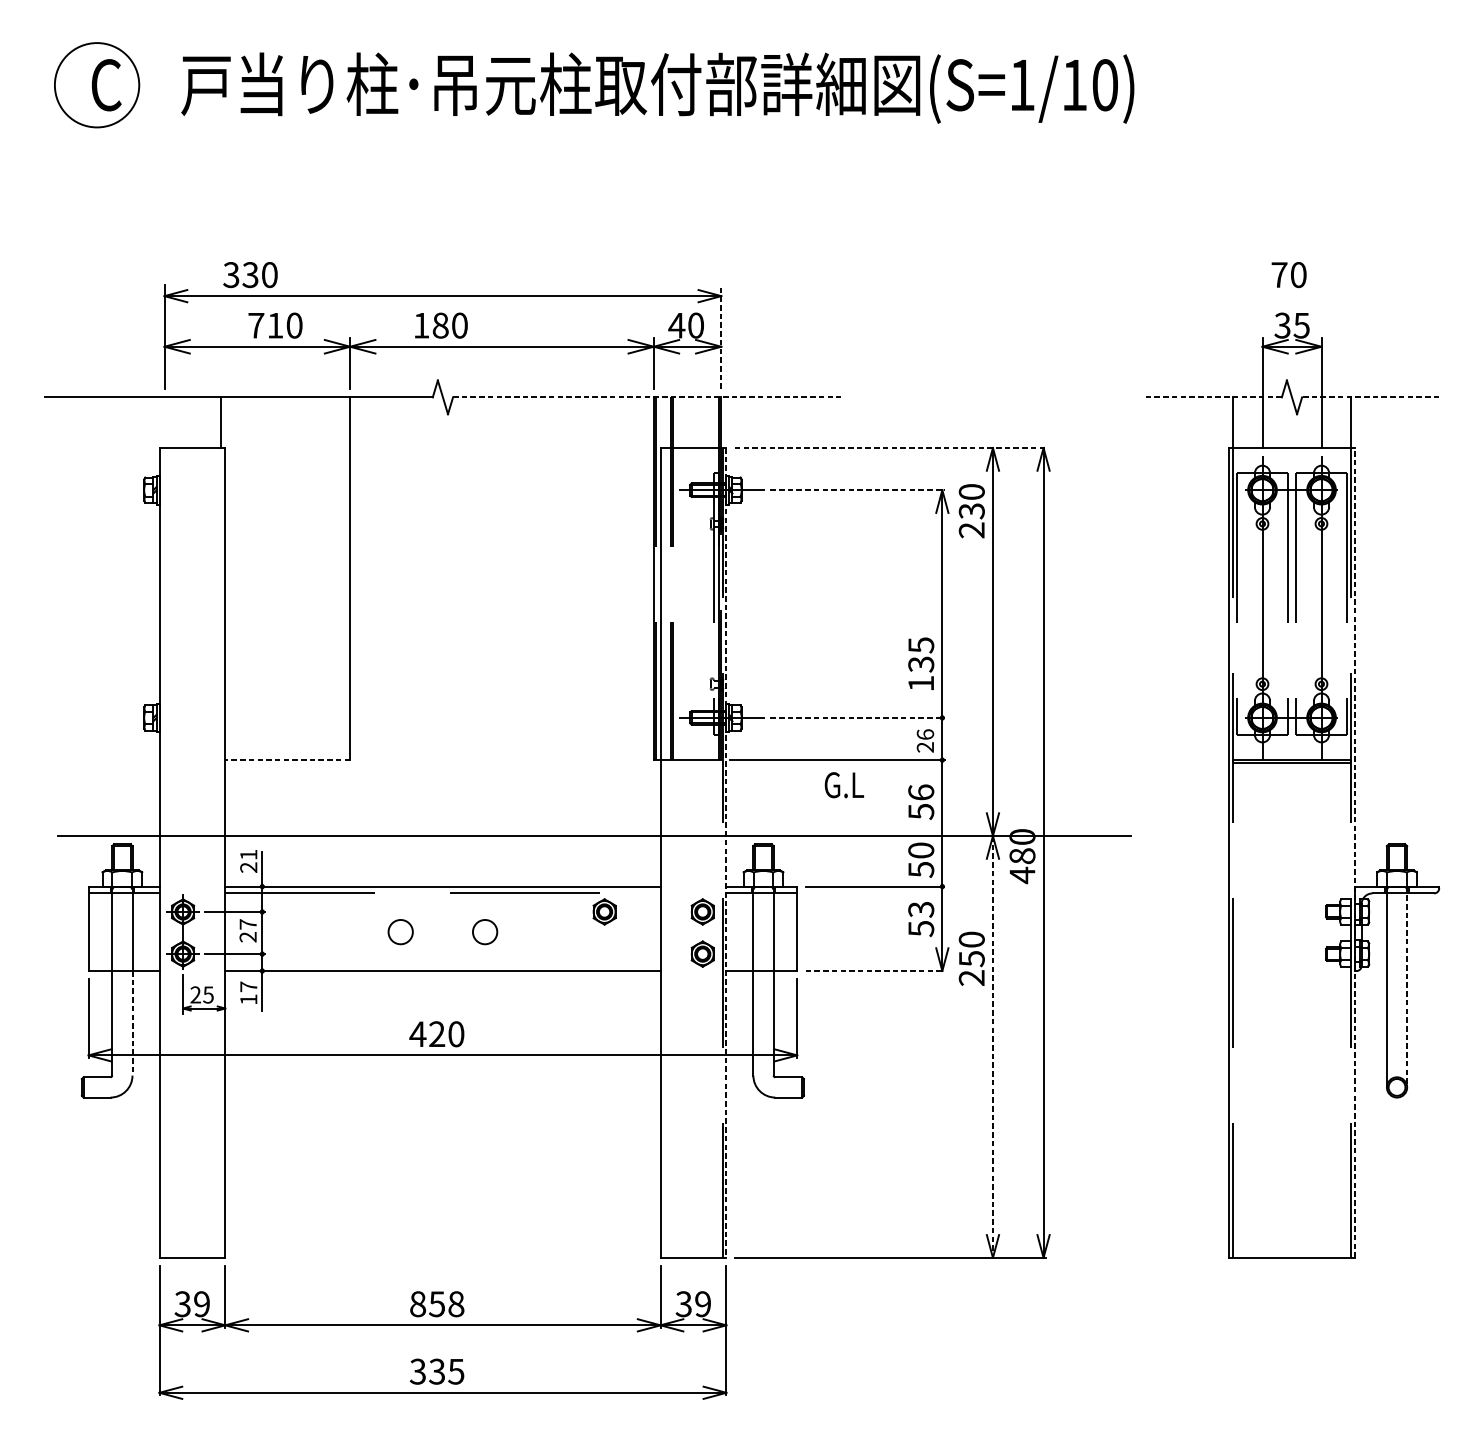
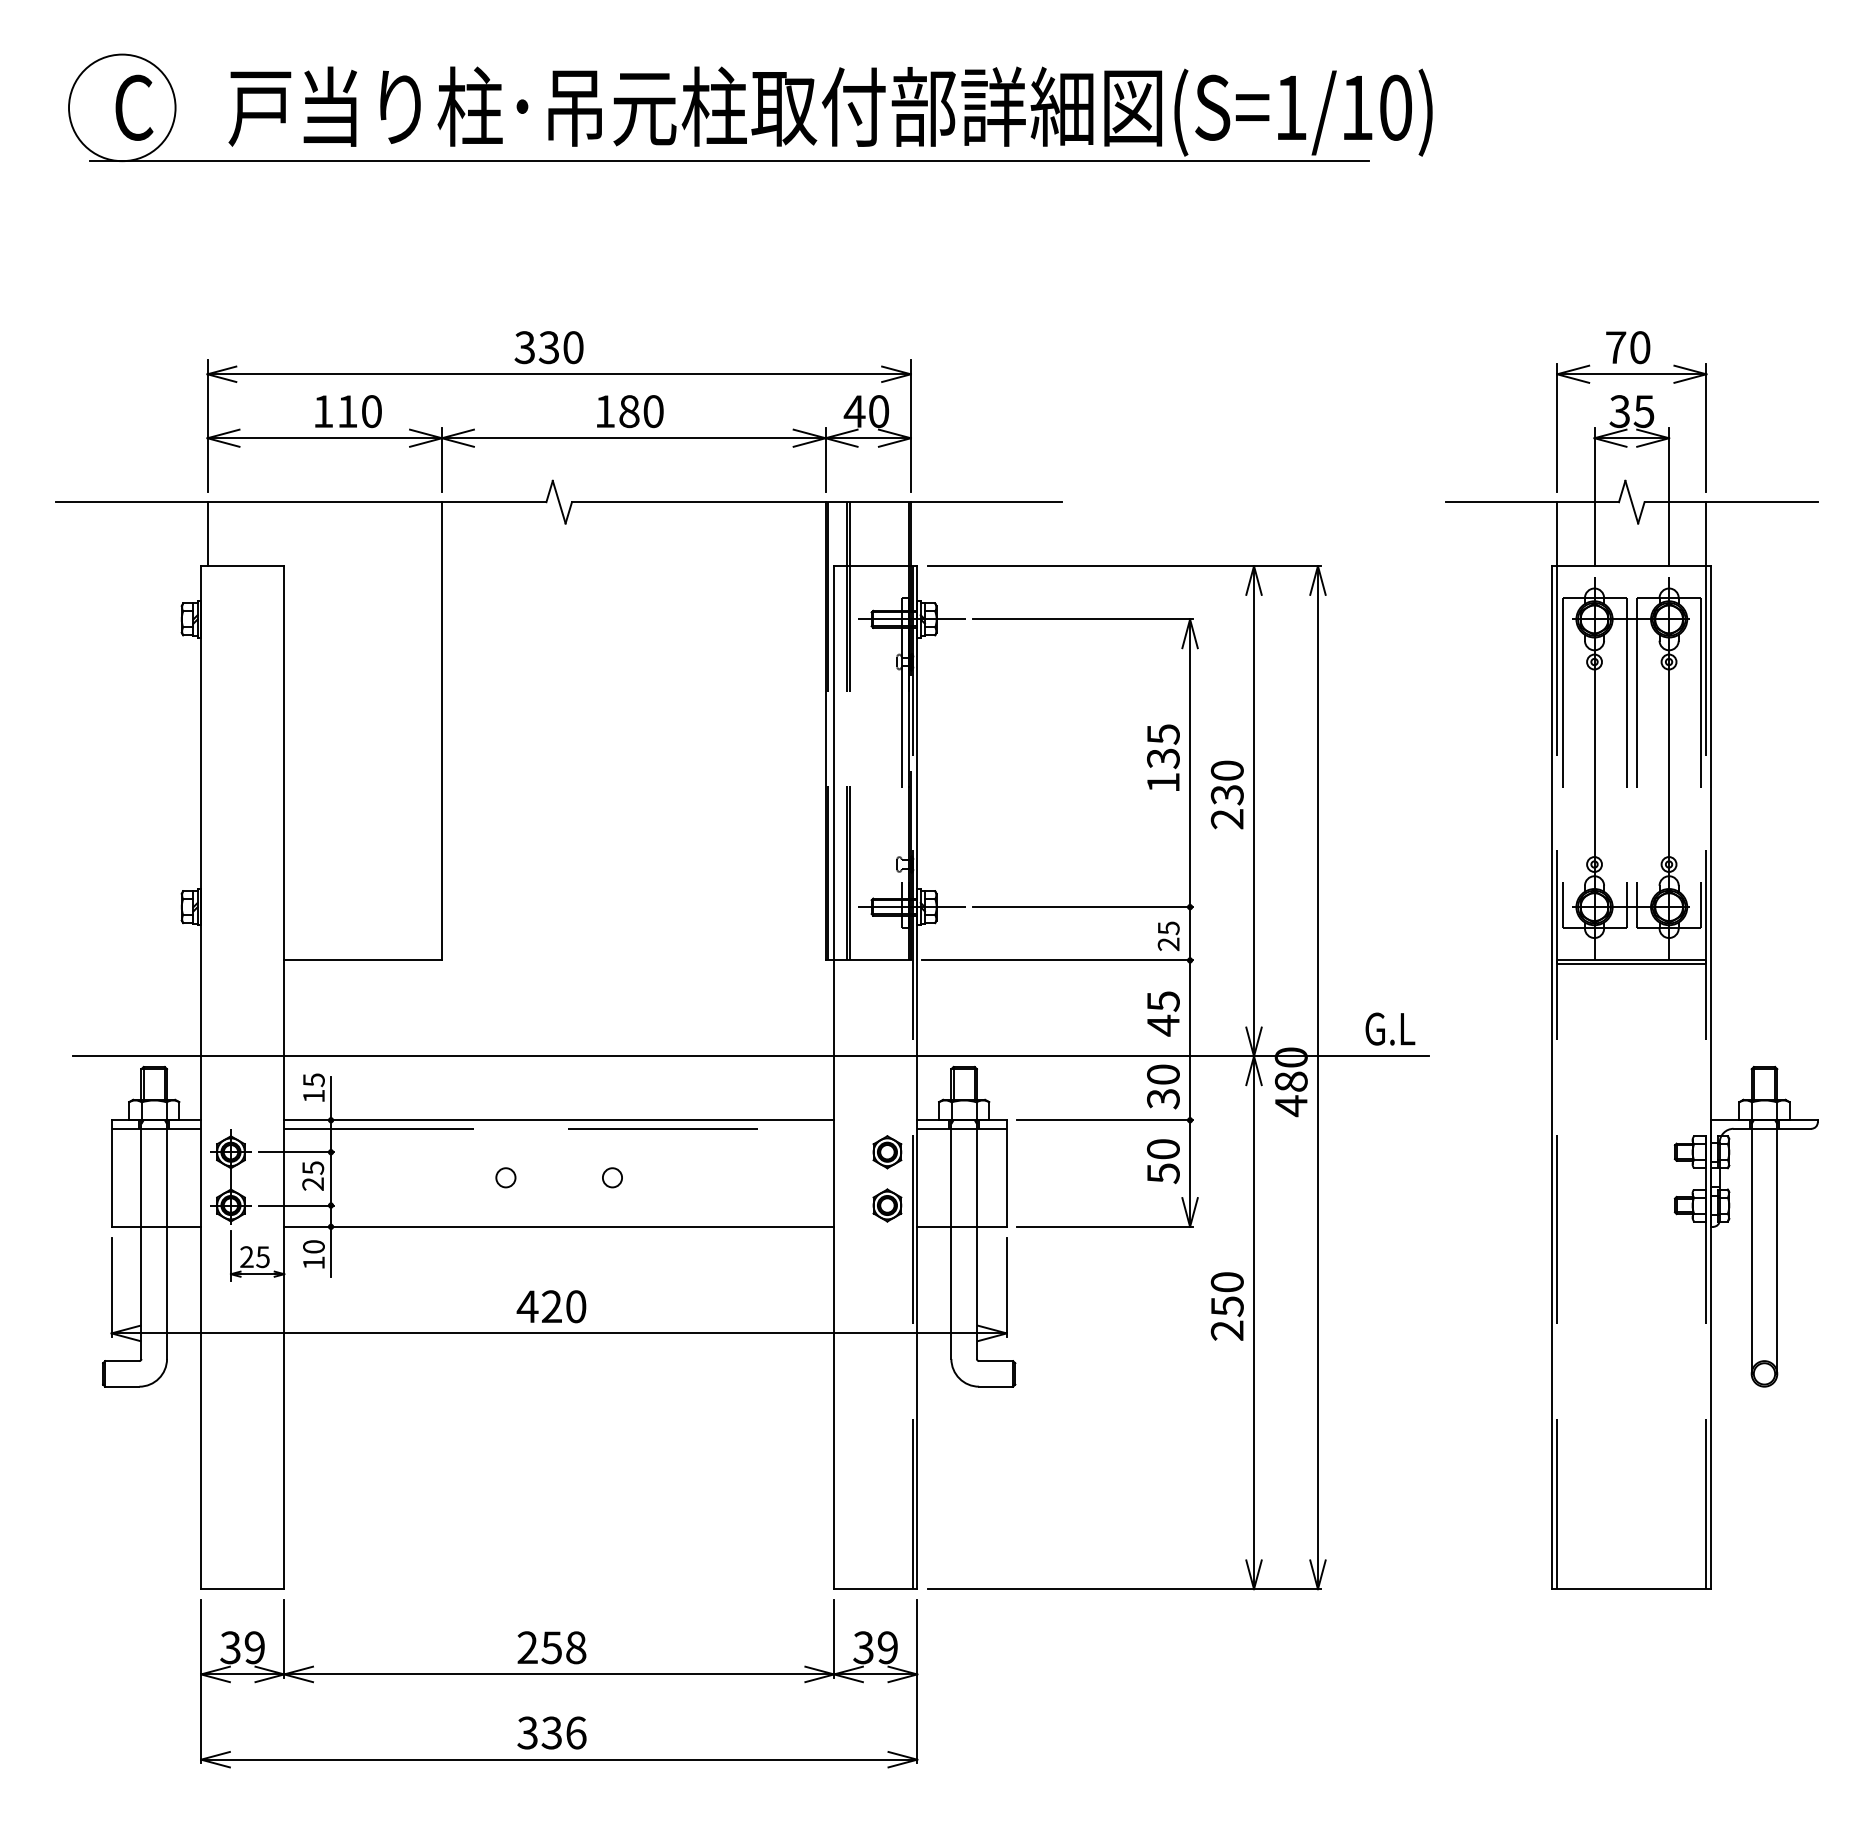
line: (577, 127) -> (729, 161), added
text: (250, 274) -> (548, 347), moved
part: (1291, 296) -> (1631, 374), added
text: (256, 325) -> (323, 411), 710 -> 110
text: (441, 325) -> (630, 411), moved
line: (721, 336) -> (910, 425), dashed -> solid
line: (647, 397) -> (817, 502), dashed -> solid
line: (1213, 397) -> (1532, 502), dashed -> solid
line: (1370, 397) -> (1731, 502), dashed -> solid
line: (220, 422) -> (207, 534), moved
line: (890, 448) -> (1124, 566), dashed -> solid
line: (857, 490) -> (1083, 619), dashed -> solid
text: (971, 510) -> (1226, 794), moved
text: (921, 663) -> (1163, 757), moved
line: (857, 718) -> (1083, 907), dashed -> solid
text: (925, 734) -> (1168, 928), 26 -> 25
line: (288, 760) -> (363, 960), dashed -> solid
text: (844, 784) -> (1390, 1028), moved
text: (921, 802) -> (1163, 1013), 56 -> 45
line: (726, 852) -> (917, 1077), dashed -> solid
line: (1355, 852) -> (1711, 1077), dashed -> solid
text: (248, 860) -> (313, 1087), 21 -> 15
text: (921, 869) -> (1163, 1098), 50 -> 30
text: (921, 909) -> (1163, 1149), 53 -> 50
part: (604, 912) -> (763, 1152), removed
text: (248, 924) -> (313, 1167), 27 -> 25
circle: (400, 931) -> (505, 1177), size x0.62
circle: (485, 931) -> (612, 1177), size x0.62
text: (971, 958) -> (1226, 1306), moved
line: (875, 970) -> (1105, 1226), dashed -> solid
text: (248, 986) -> (313, 1246), 17 -> 10
line: (1407, 987) -> (1777, 1247), dashed -> solid
line: (132, 1023) -> (167, 1293), dashed -> solid
line: (993, 1047) -> (1254, 1323), dashed -> solid
text: (417, 1304) -> (527, 1647), 858 -> 258
text: (455, 1371) -> (575, 1732), 335 -> 336

